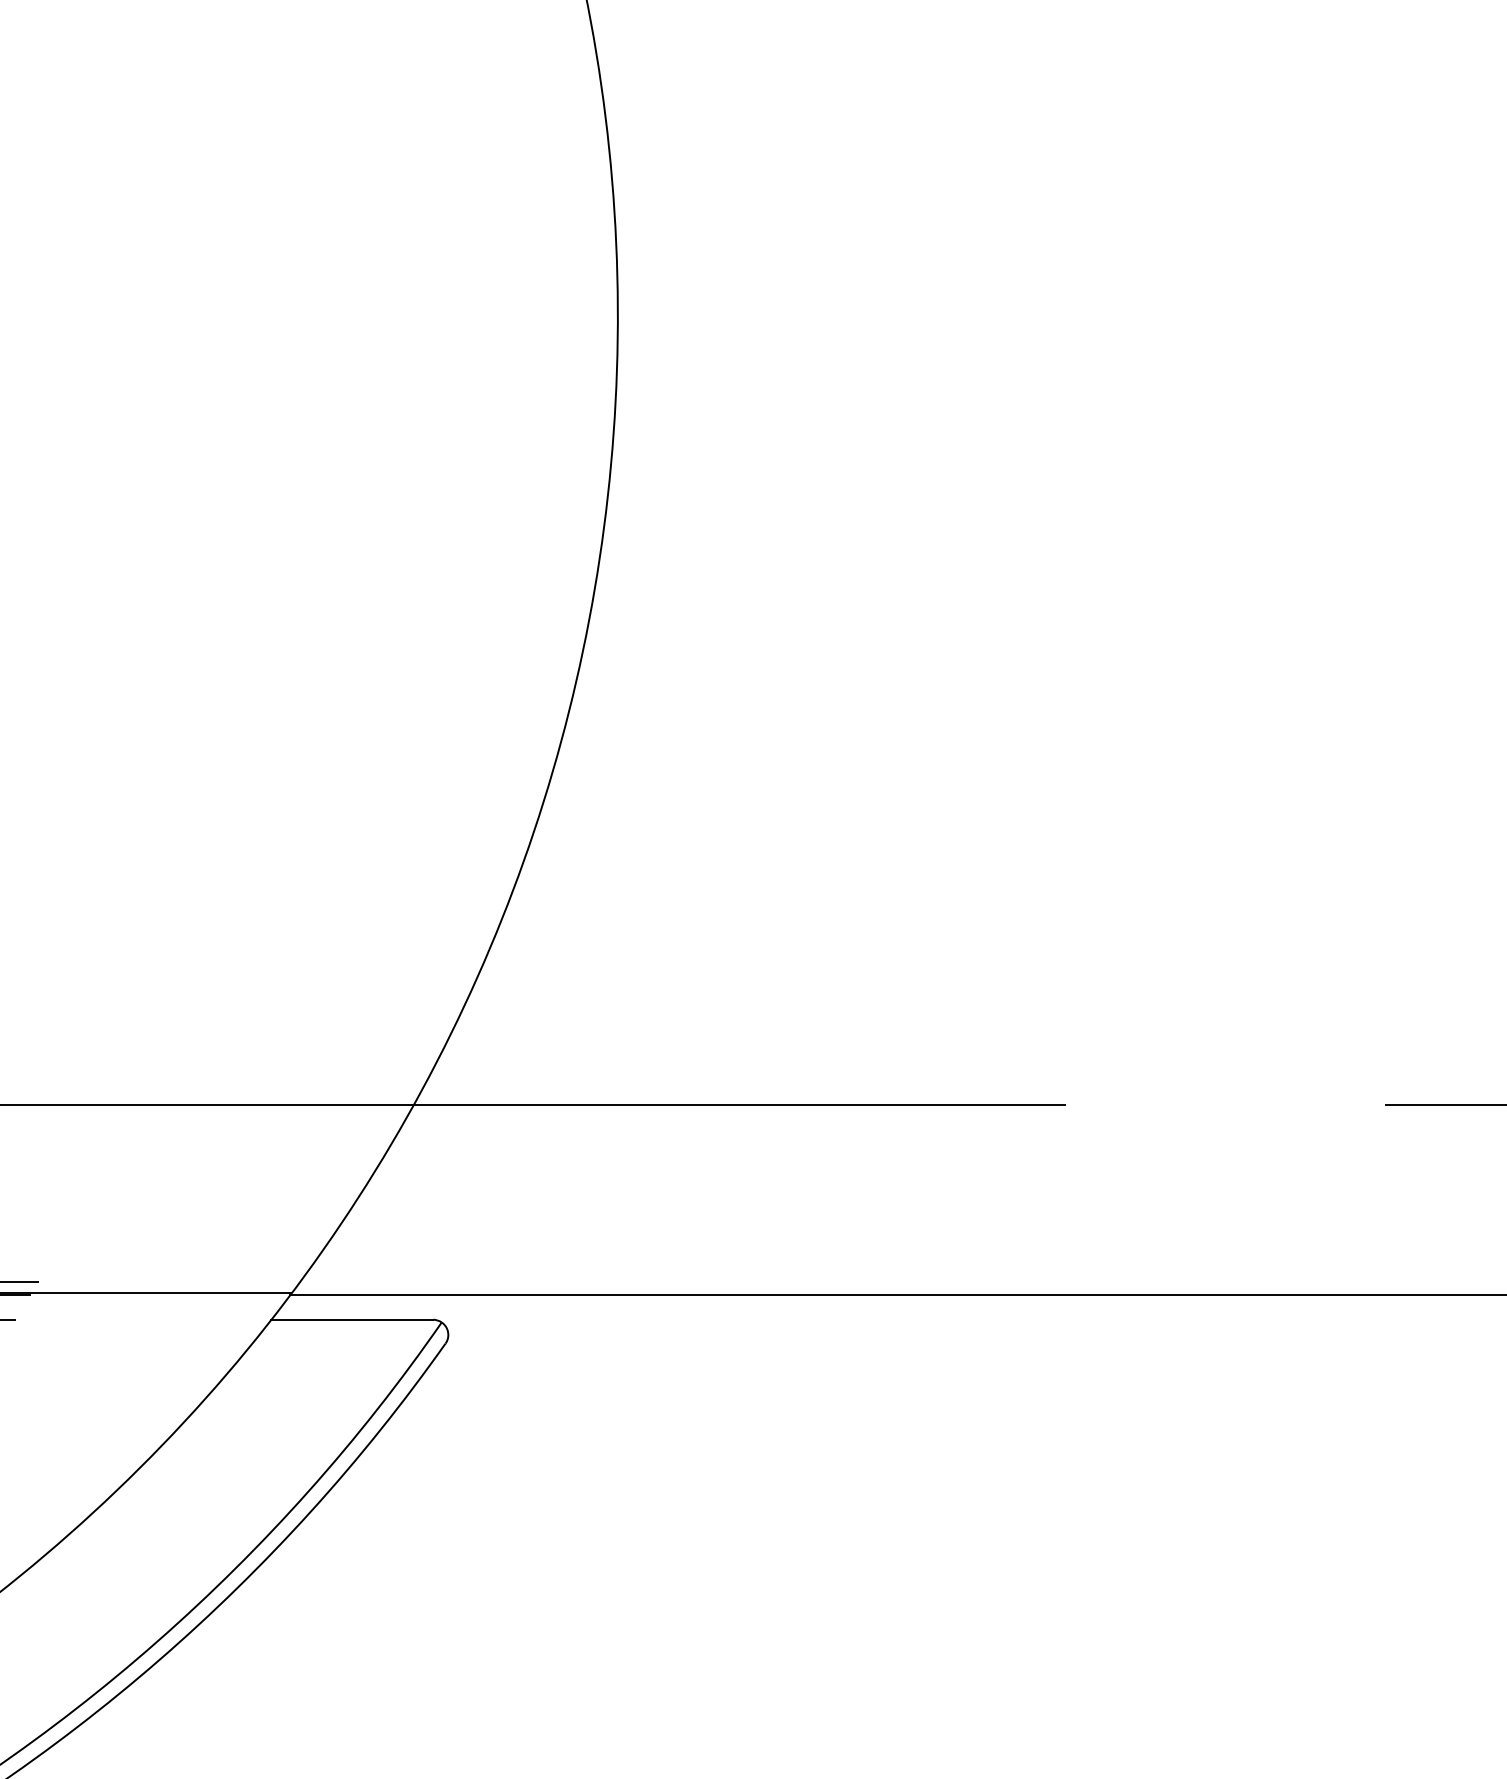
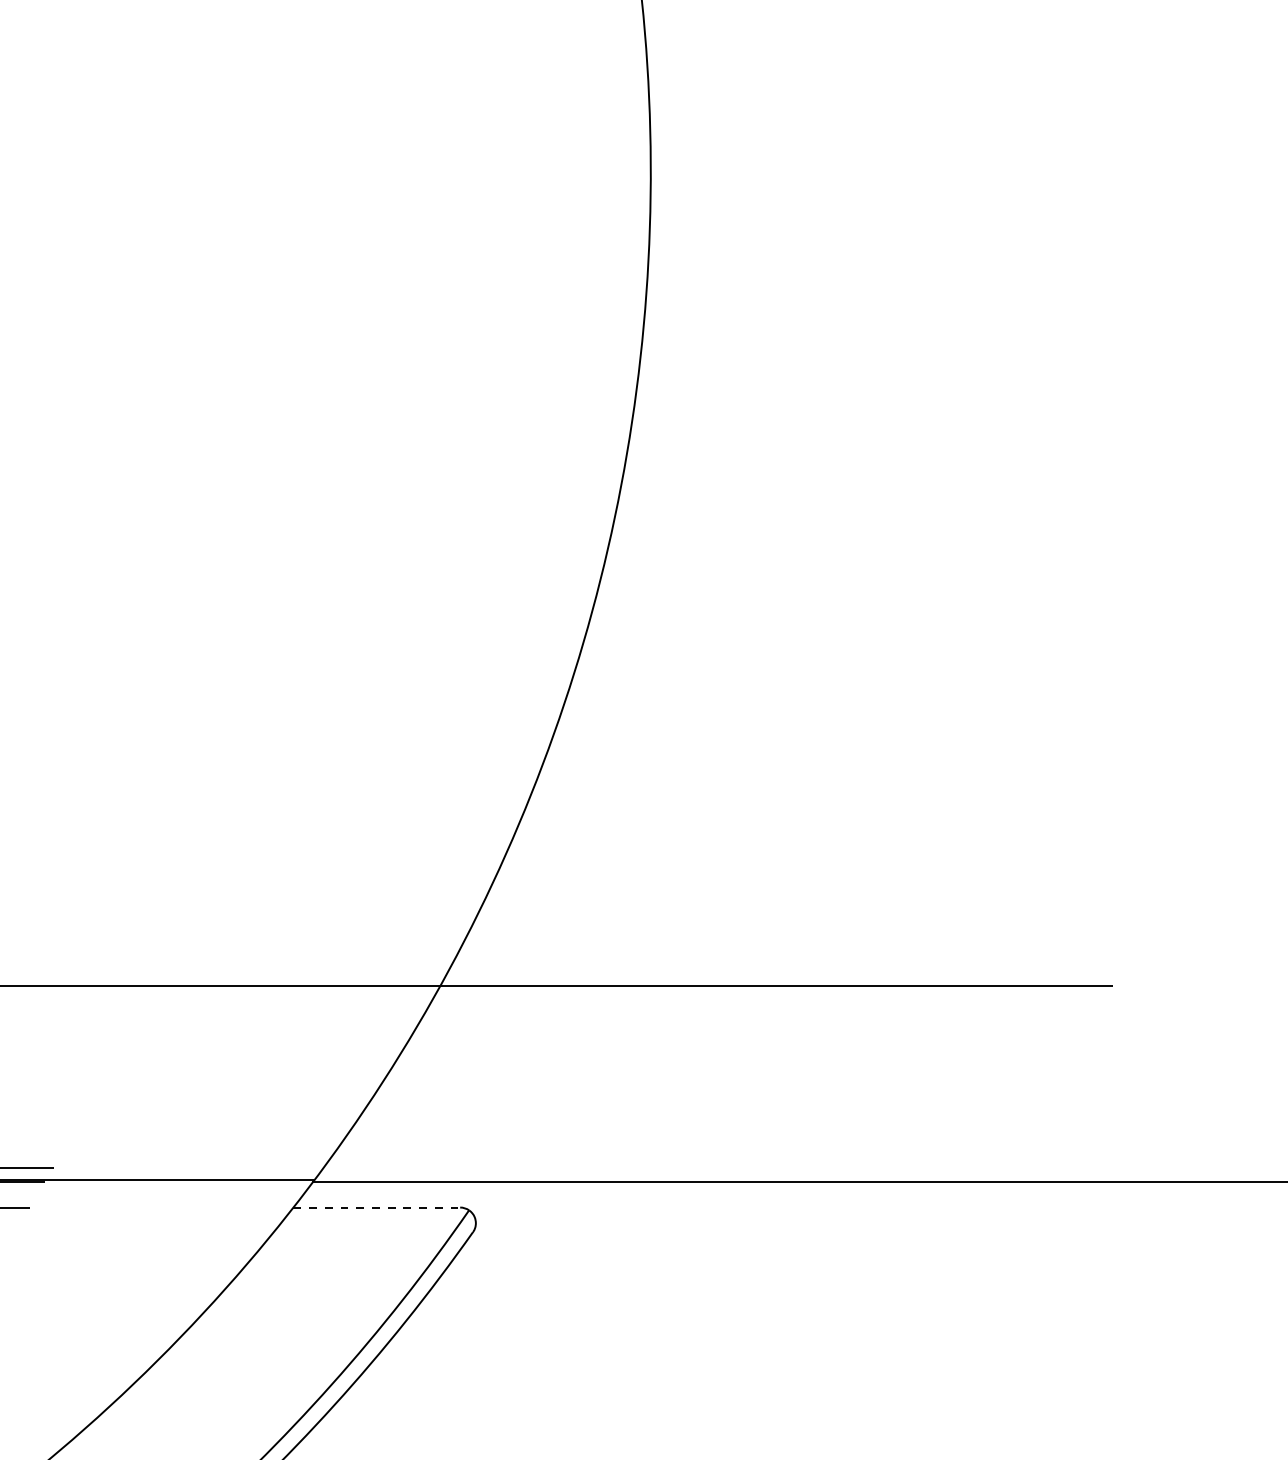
line: (352, 1319) -> (377, 1207), solid -> dashed

